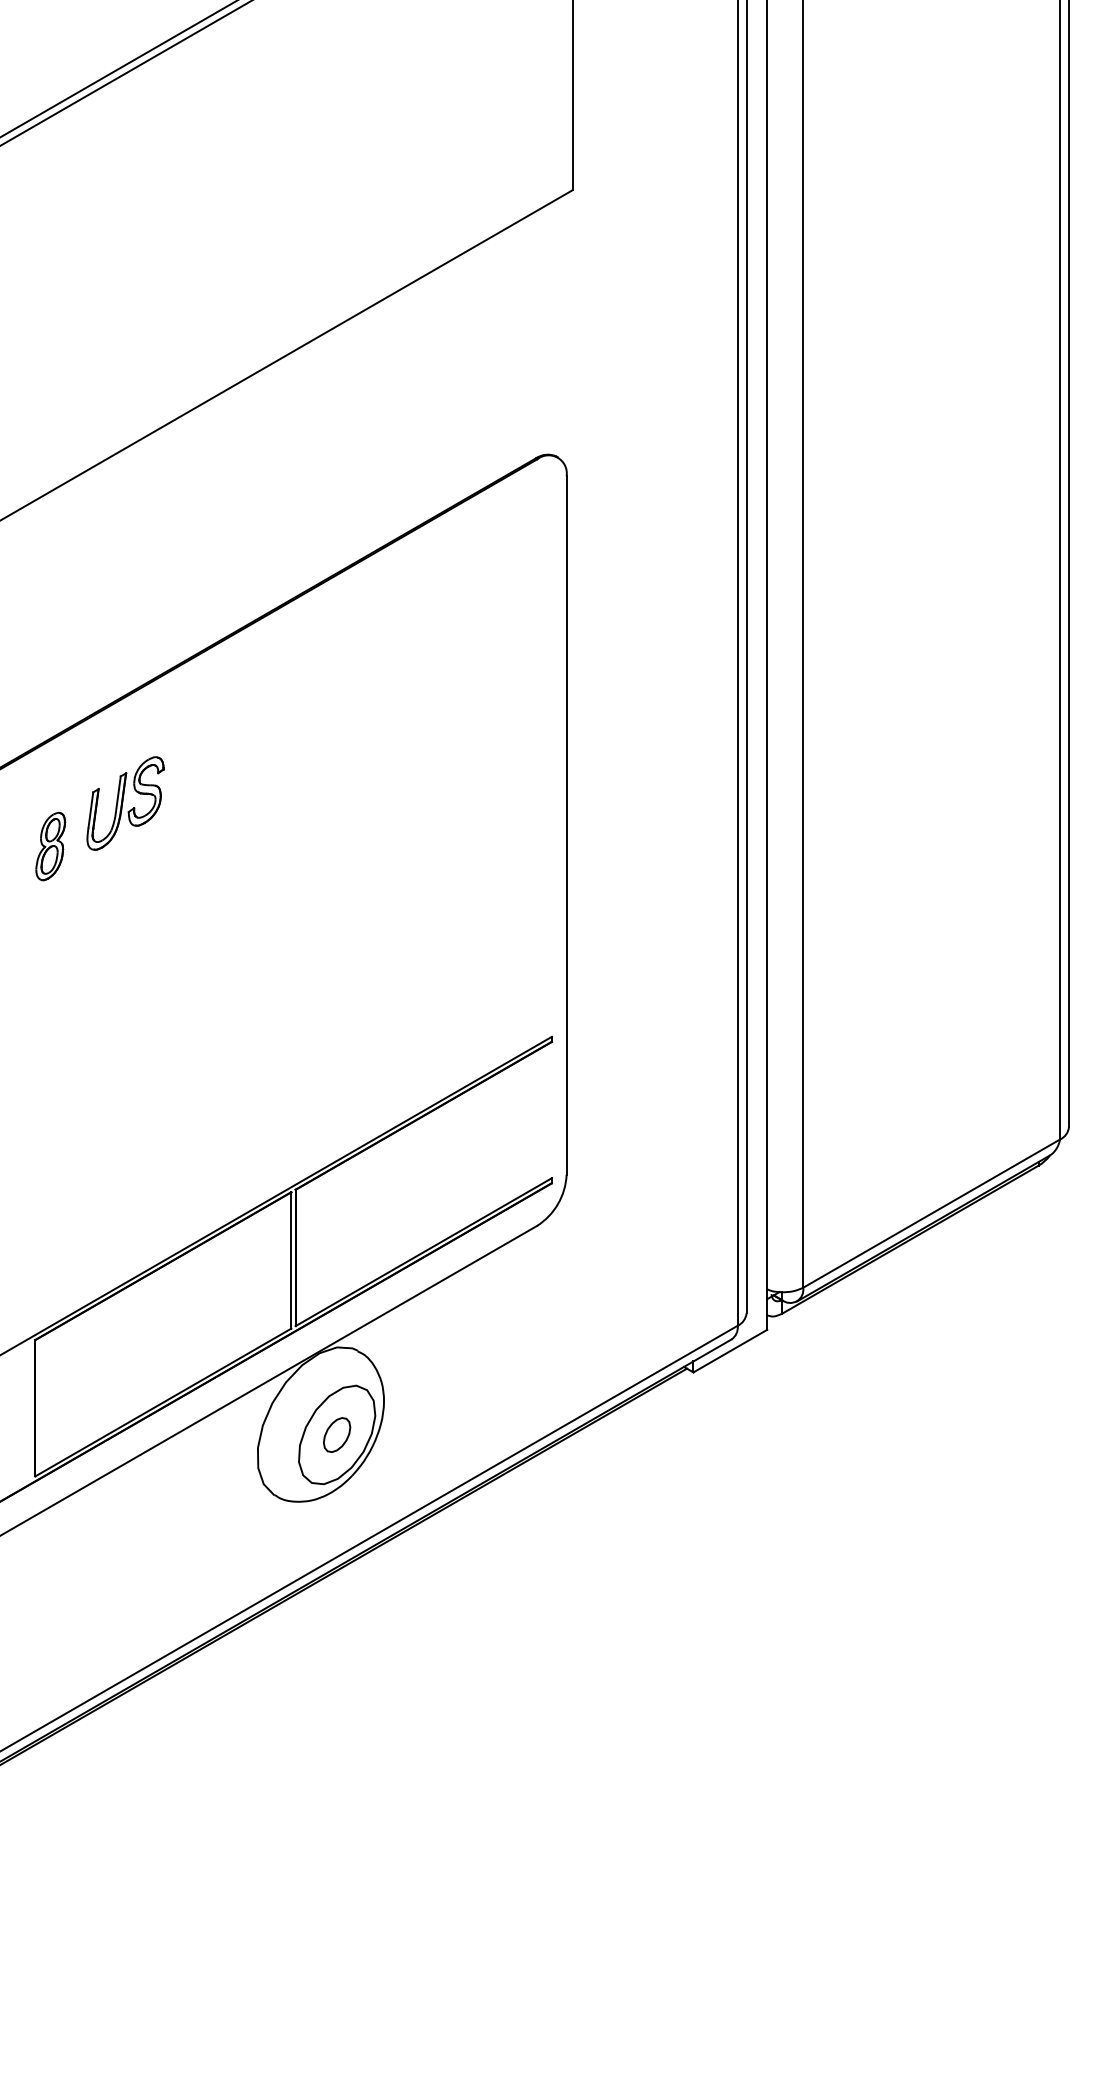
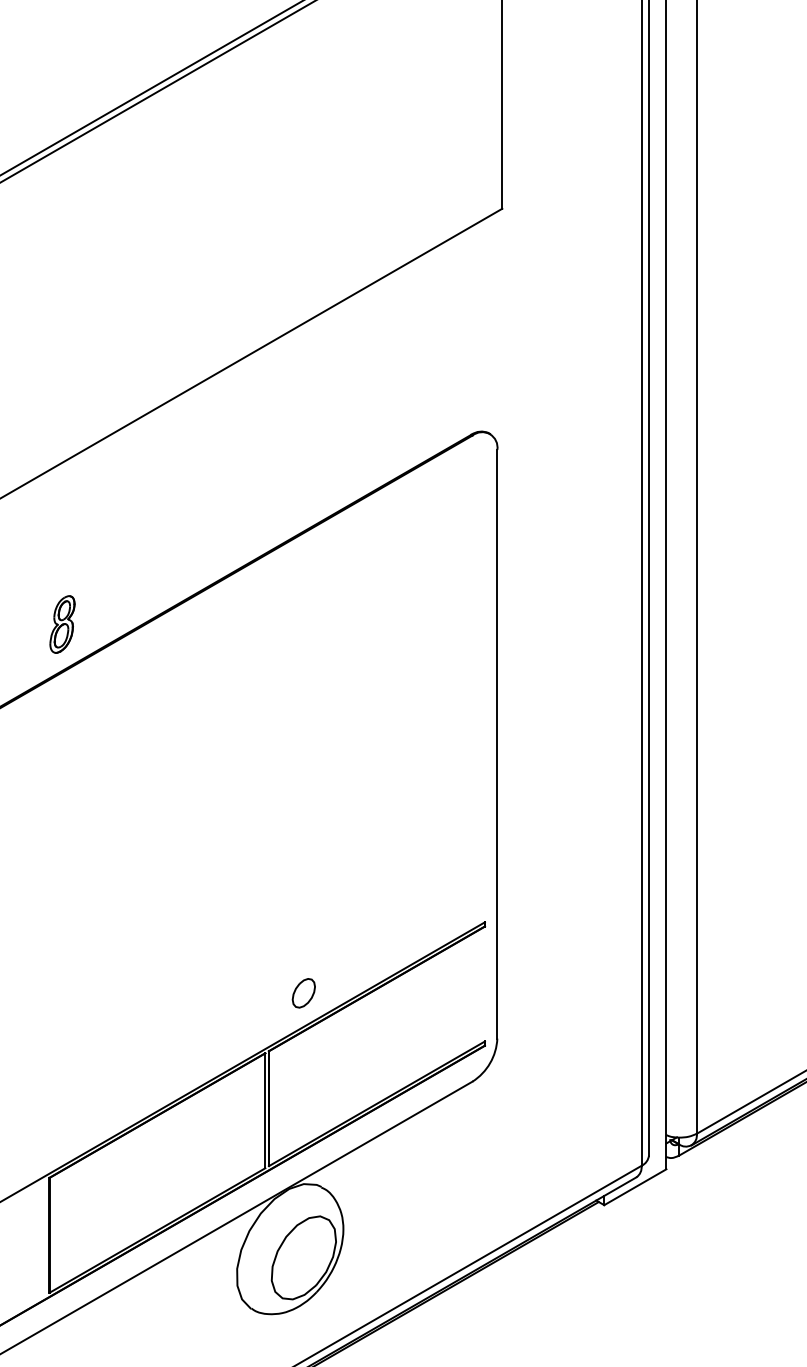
part: (125, 803) -> (125, 725), removed
part: (50, 846) -> (62, 624), moved
part: (337, 1434) -> (304, 992), moved

